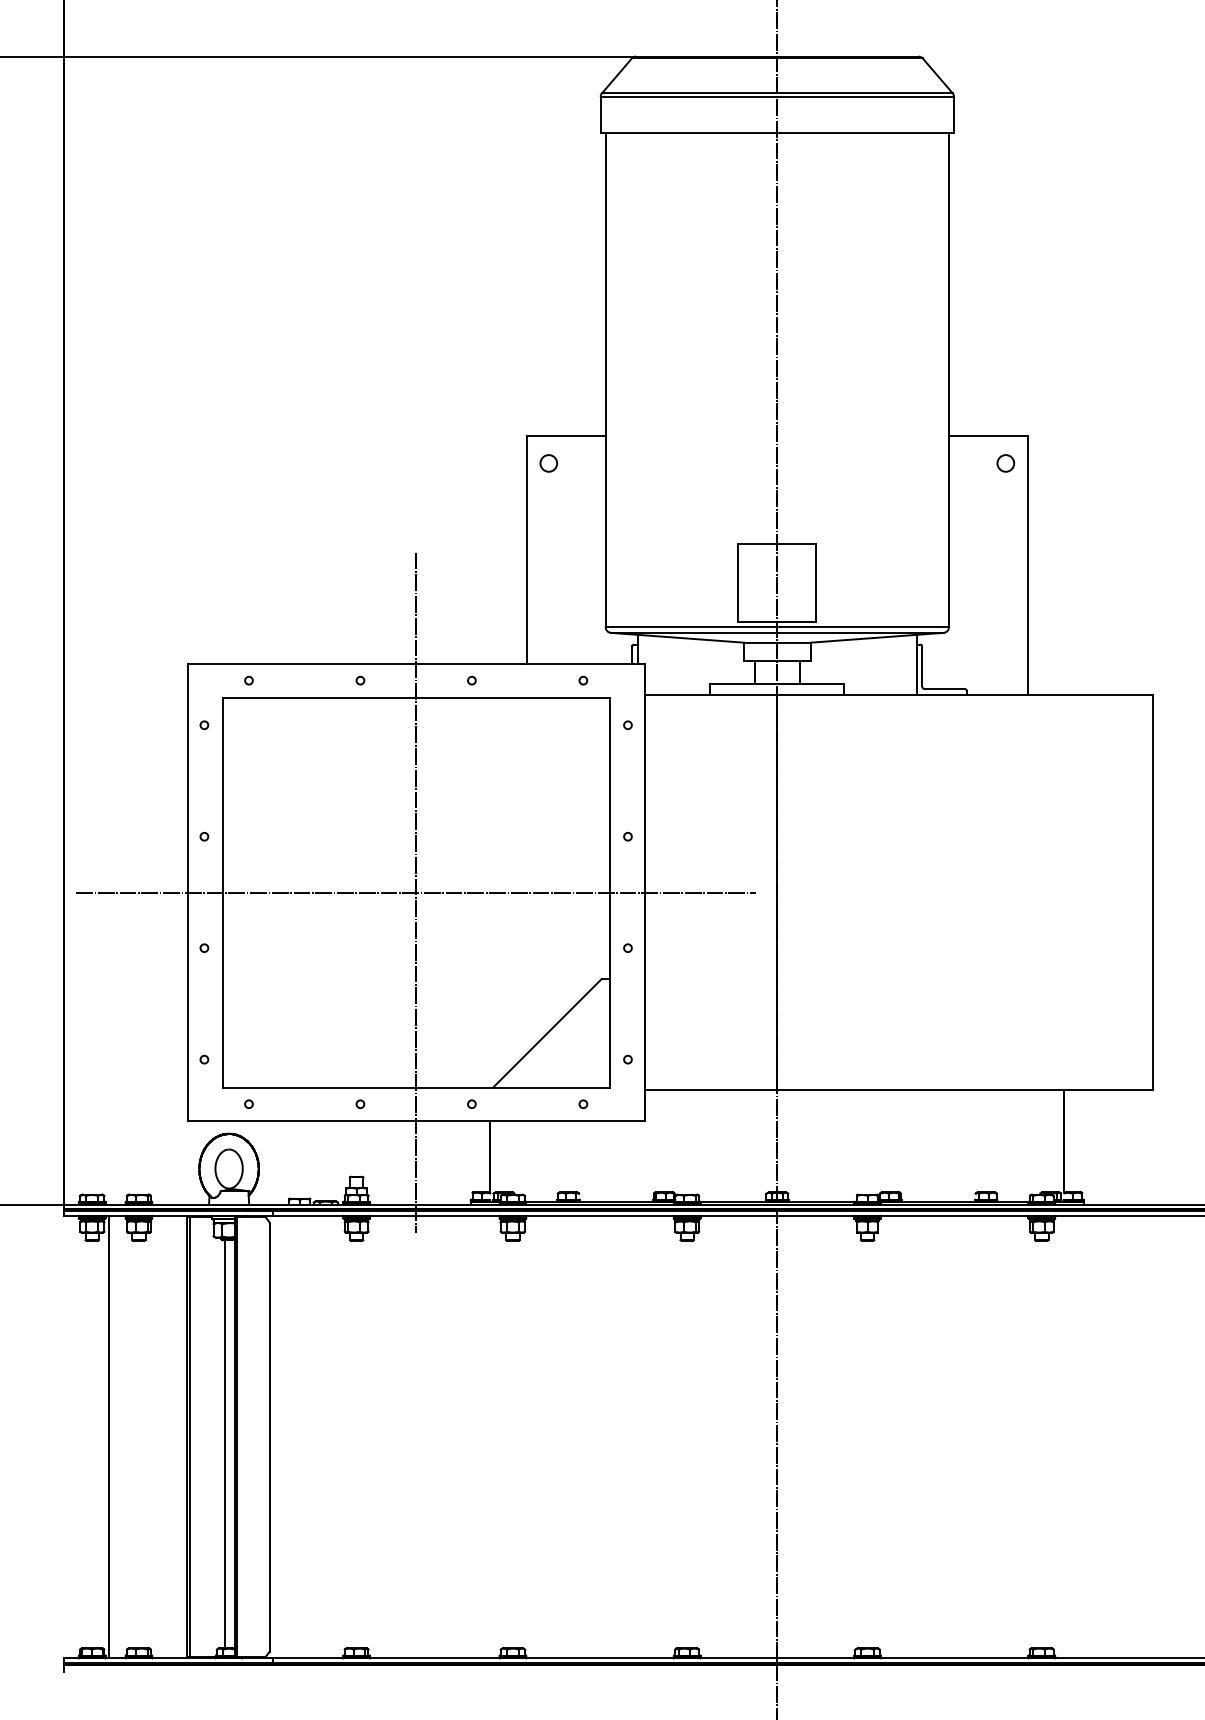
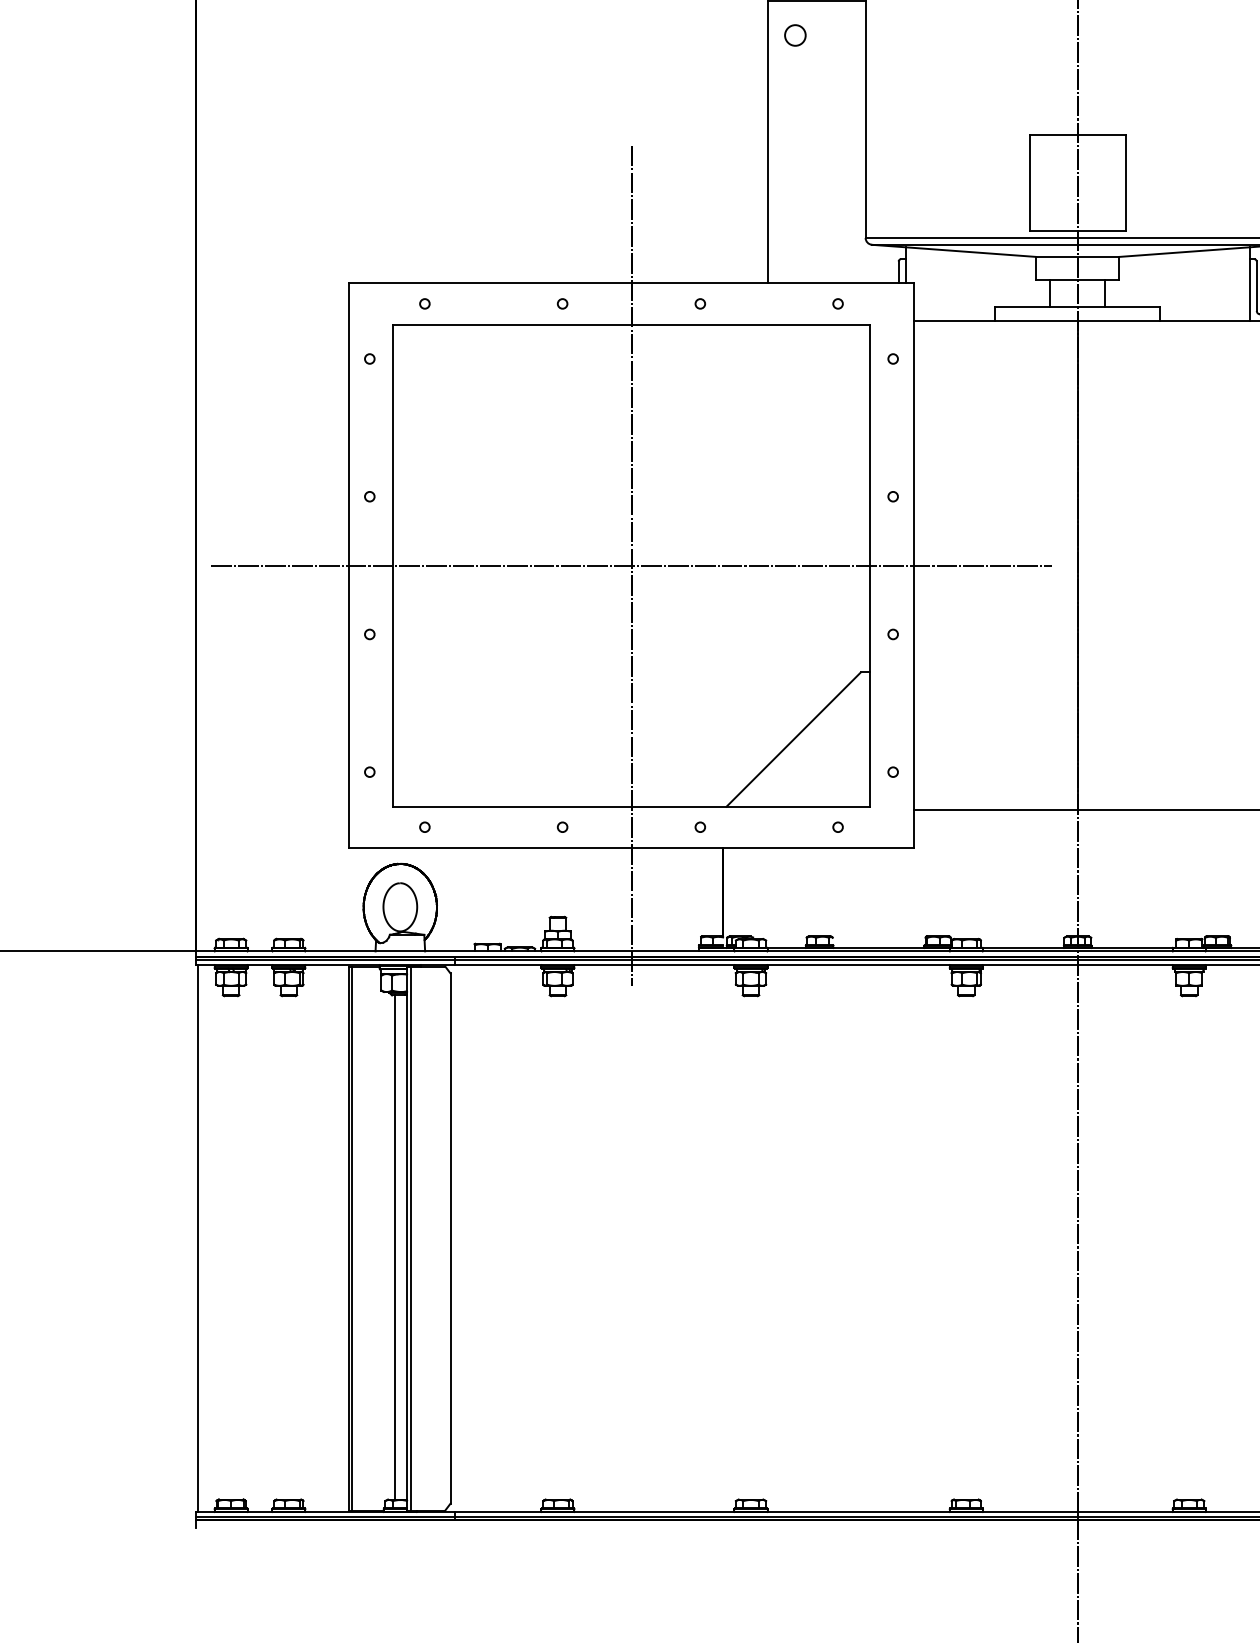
line: (108, 1436) -> (198, 1237), moved

